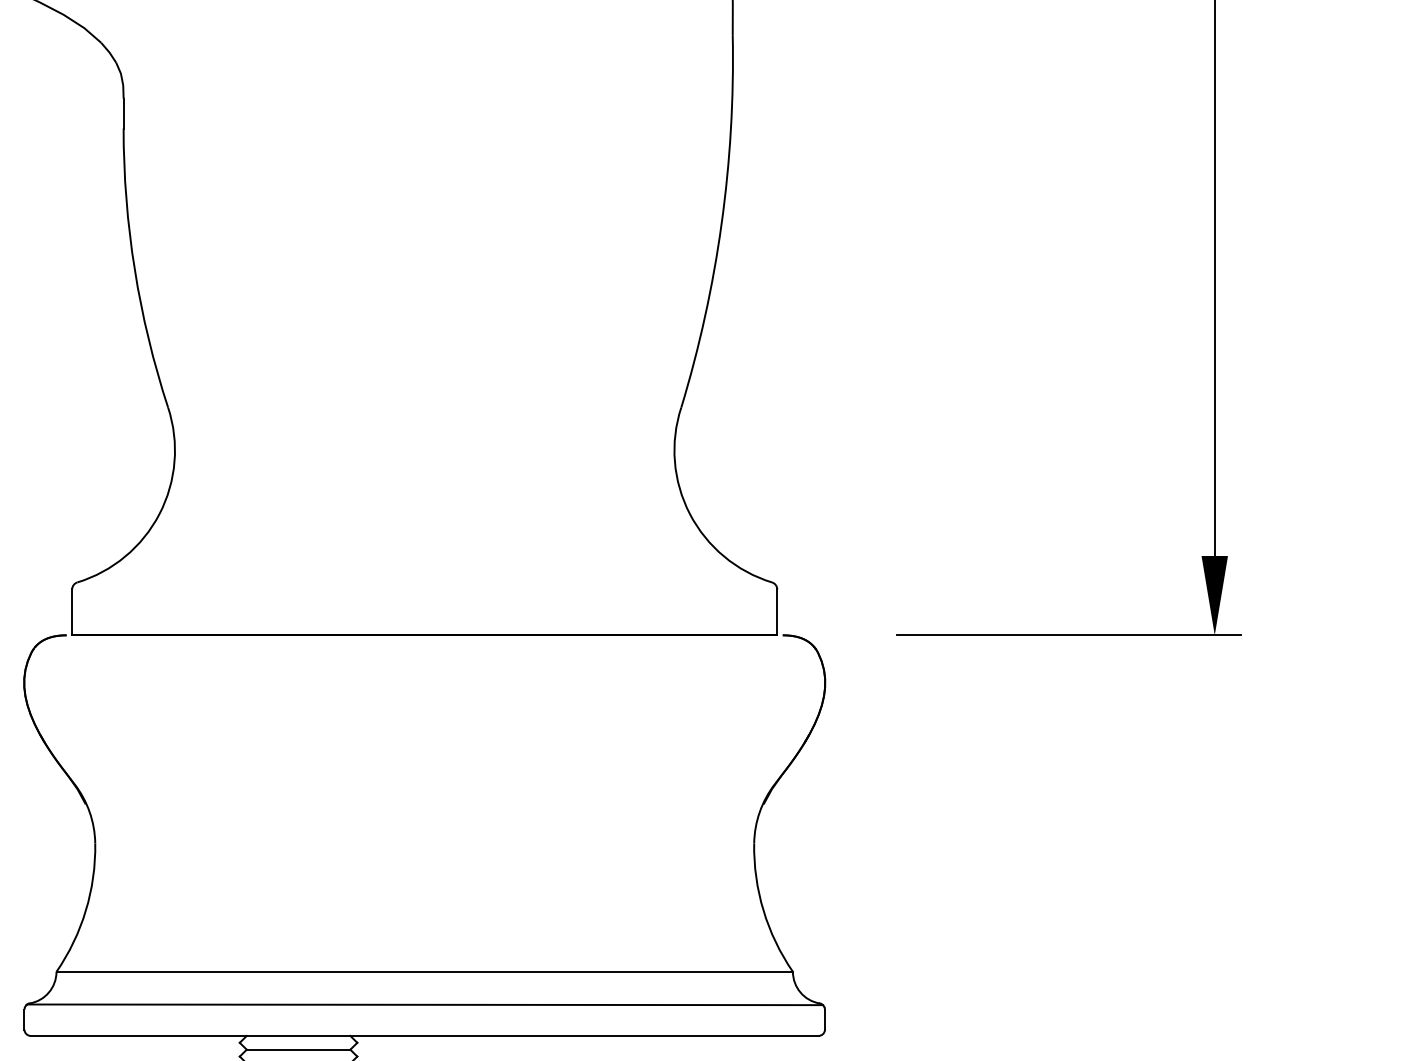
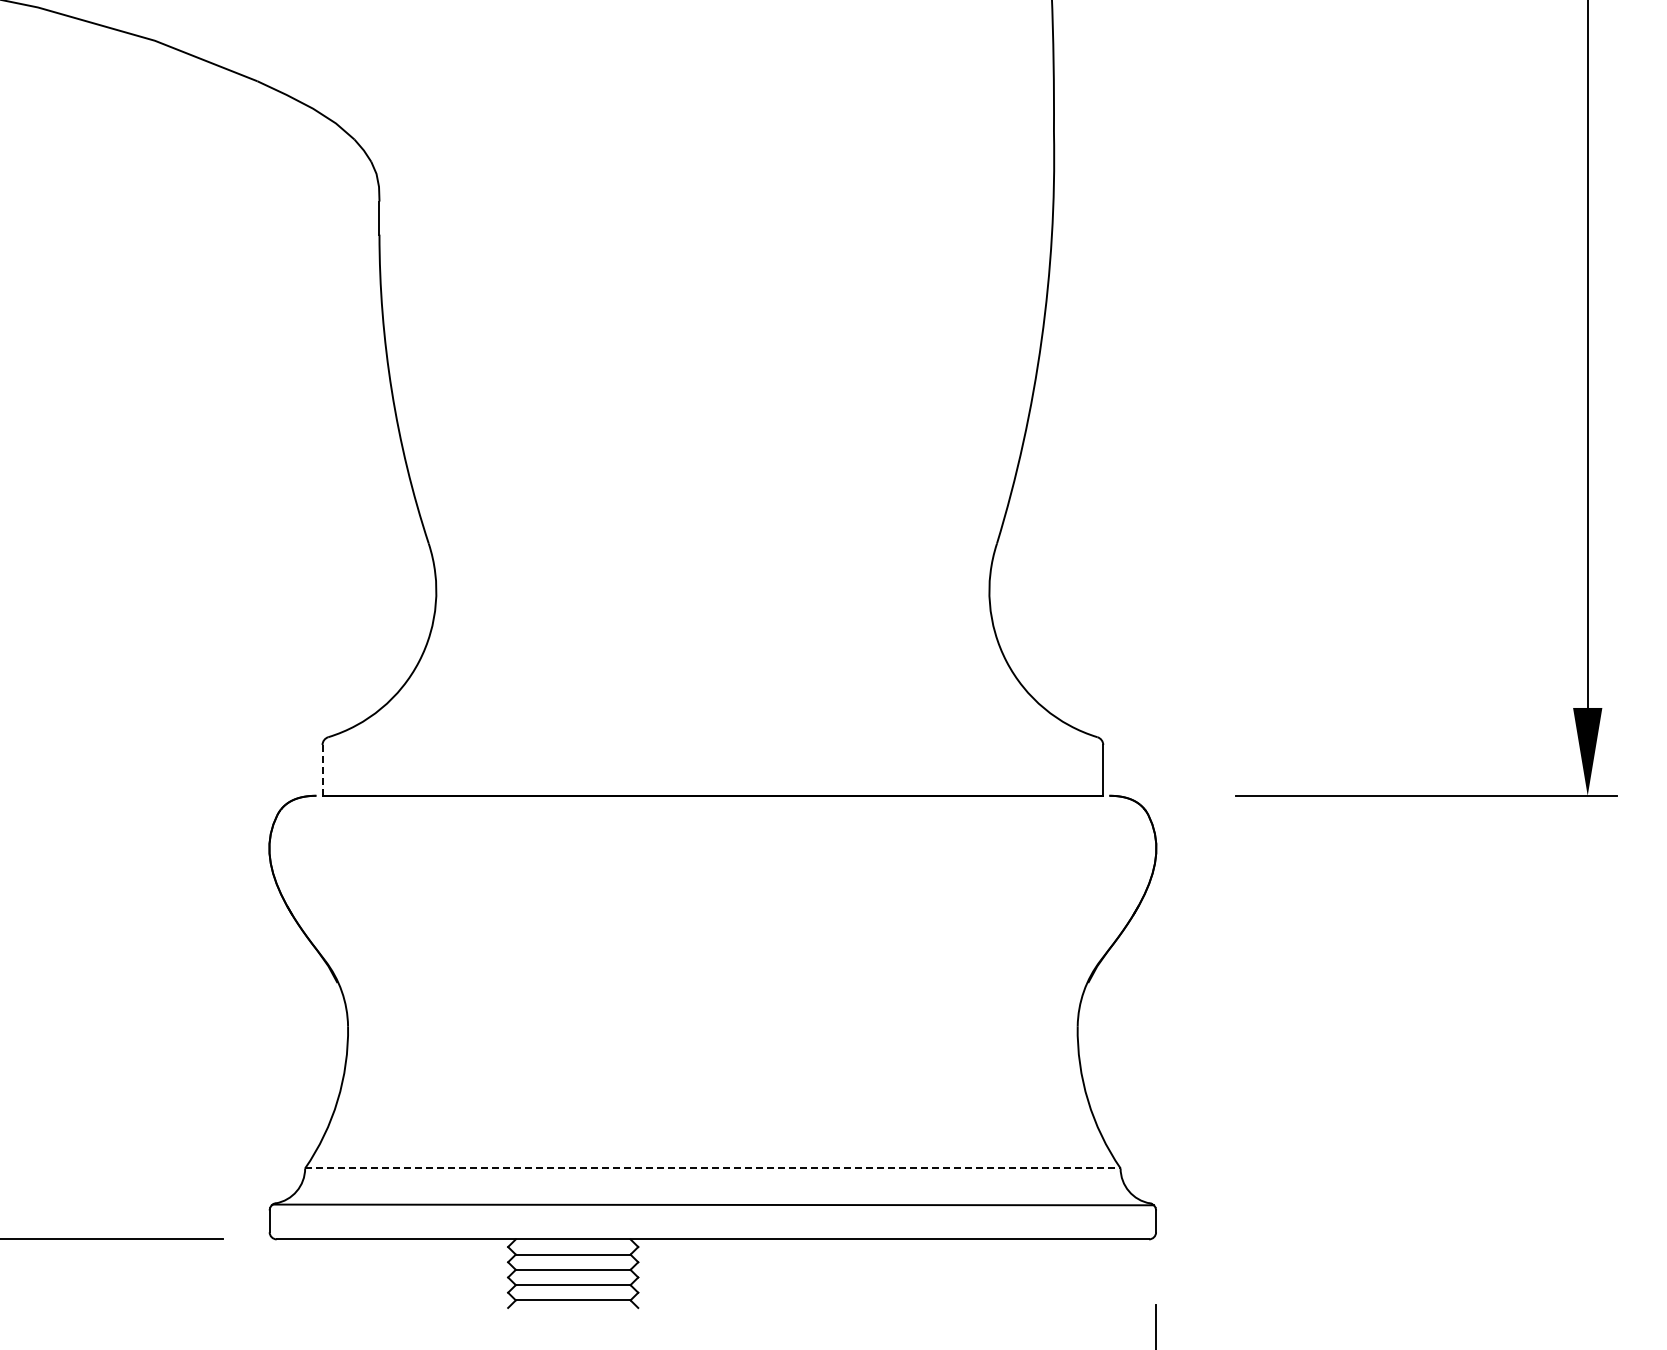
line: (72, 611) -> (322, 769), solid -> dashed
line: (424, 971) -> (712, 1168), solid -> dashed

